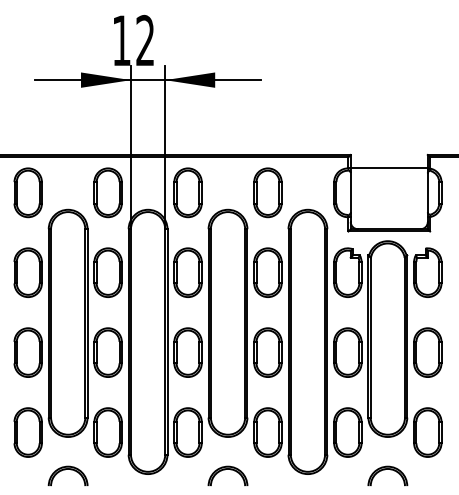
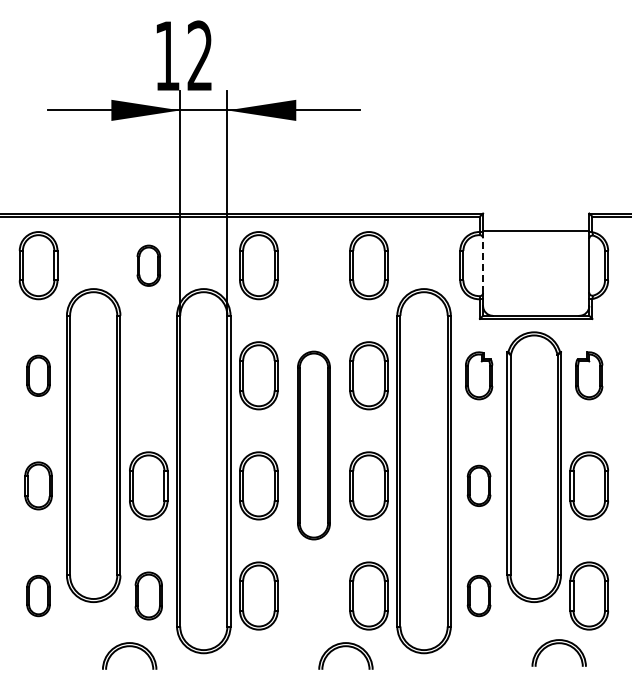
part: (107, 192) -> (148, 265), size x0.6
line: (351, 192) -> (483, 265), solid -> dashed
part: (28, 272) -> (38, 375), size x0.6
part: (107, 272) -> (148, 375), removed
part: (347, 272) -> (478, 375), size x0.7
part: (427, 272) -> (588, 375), size x0.7
part: (227, 323) -> (313, 445), size x0.6
part: (28, 352) -> (38, 485), size x0.7
part: (347, 352) -> (478, 485), size x0.6
part: (28, 432) -> (38, 595), size x0.6
part: (107, 432) -> (148, 595), size x0.7
part: (347, 432) -> (478, 595), size x0.6
part: (68, 469) -> (129, 647), moved
part: (227, 469) -> (345, 647), moved
part: (387, 469) -> (558, 644), moved

